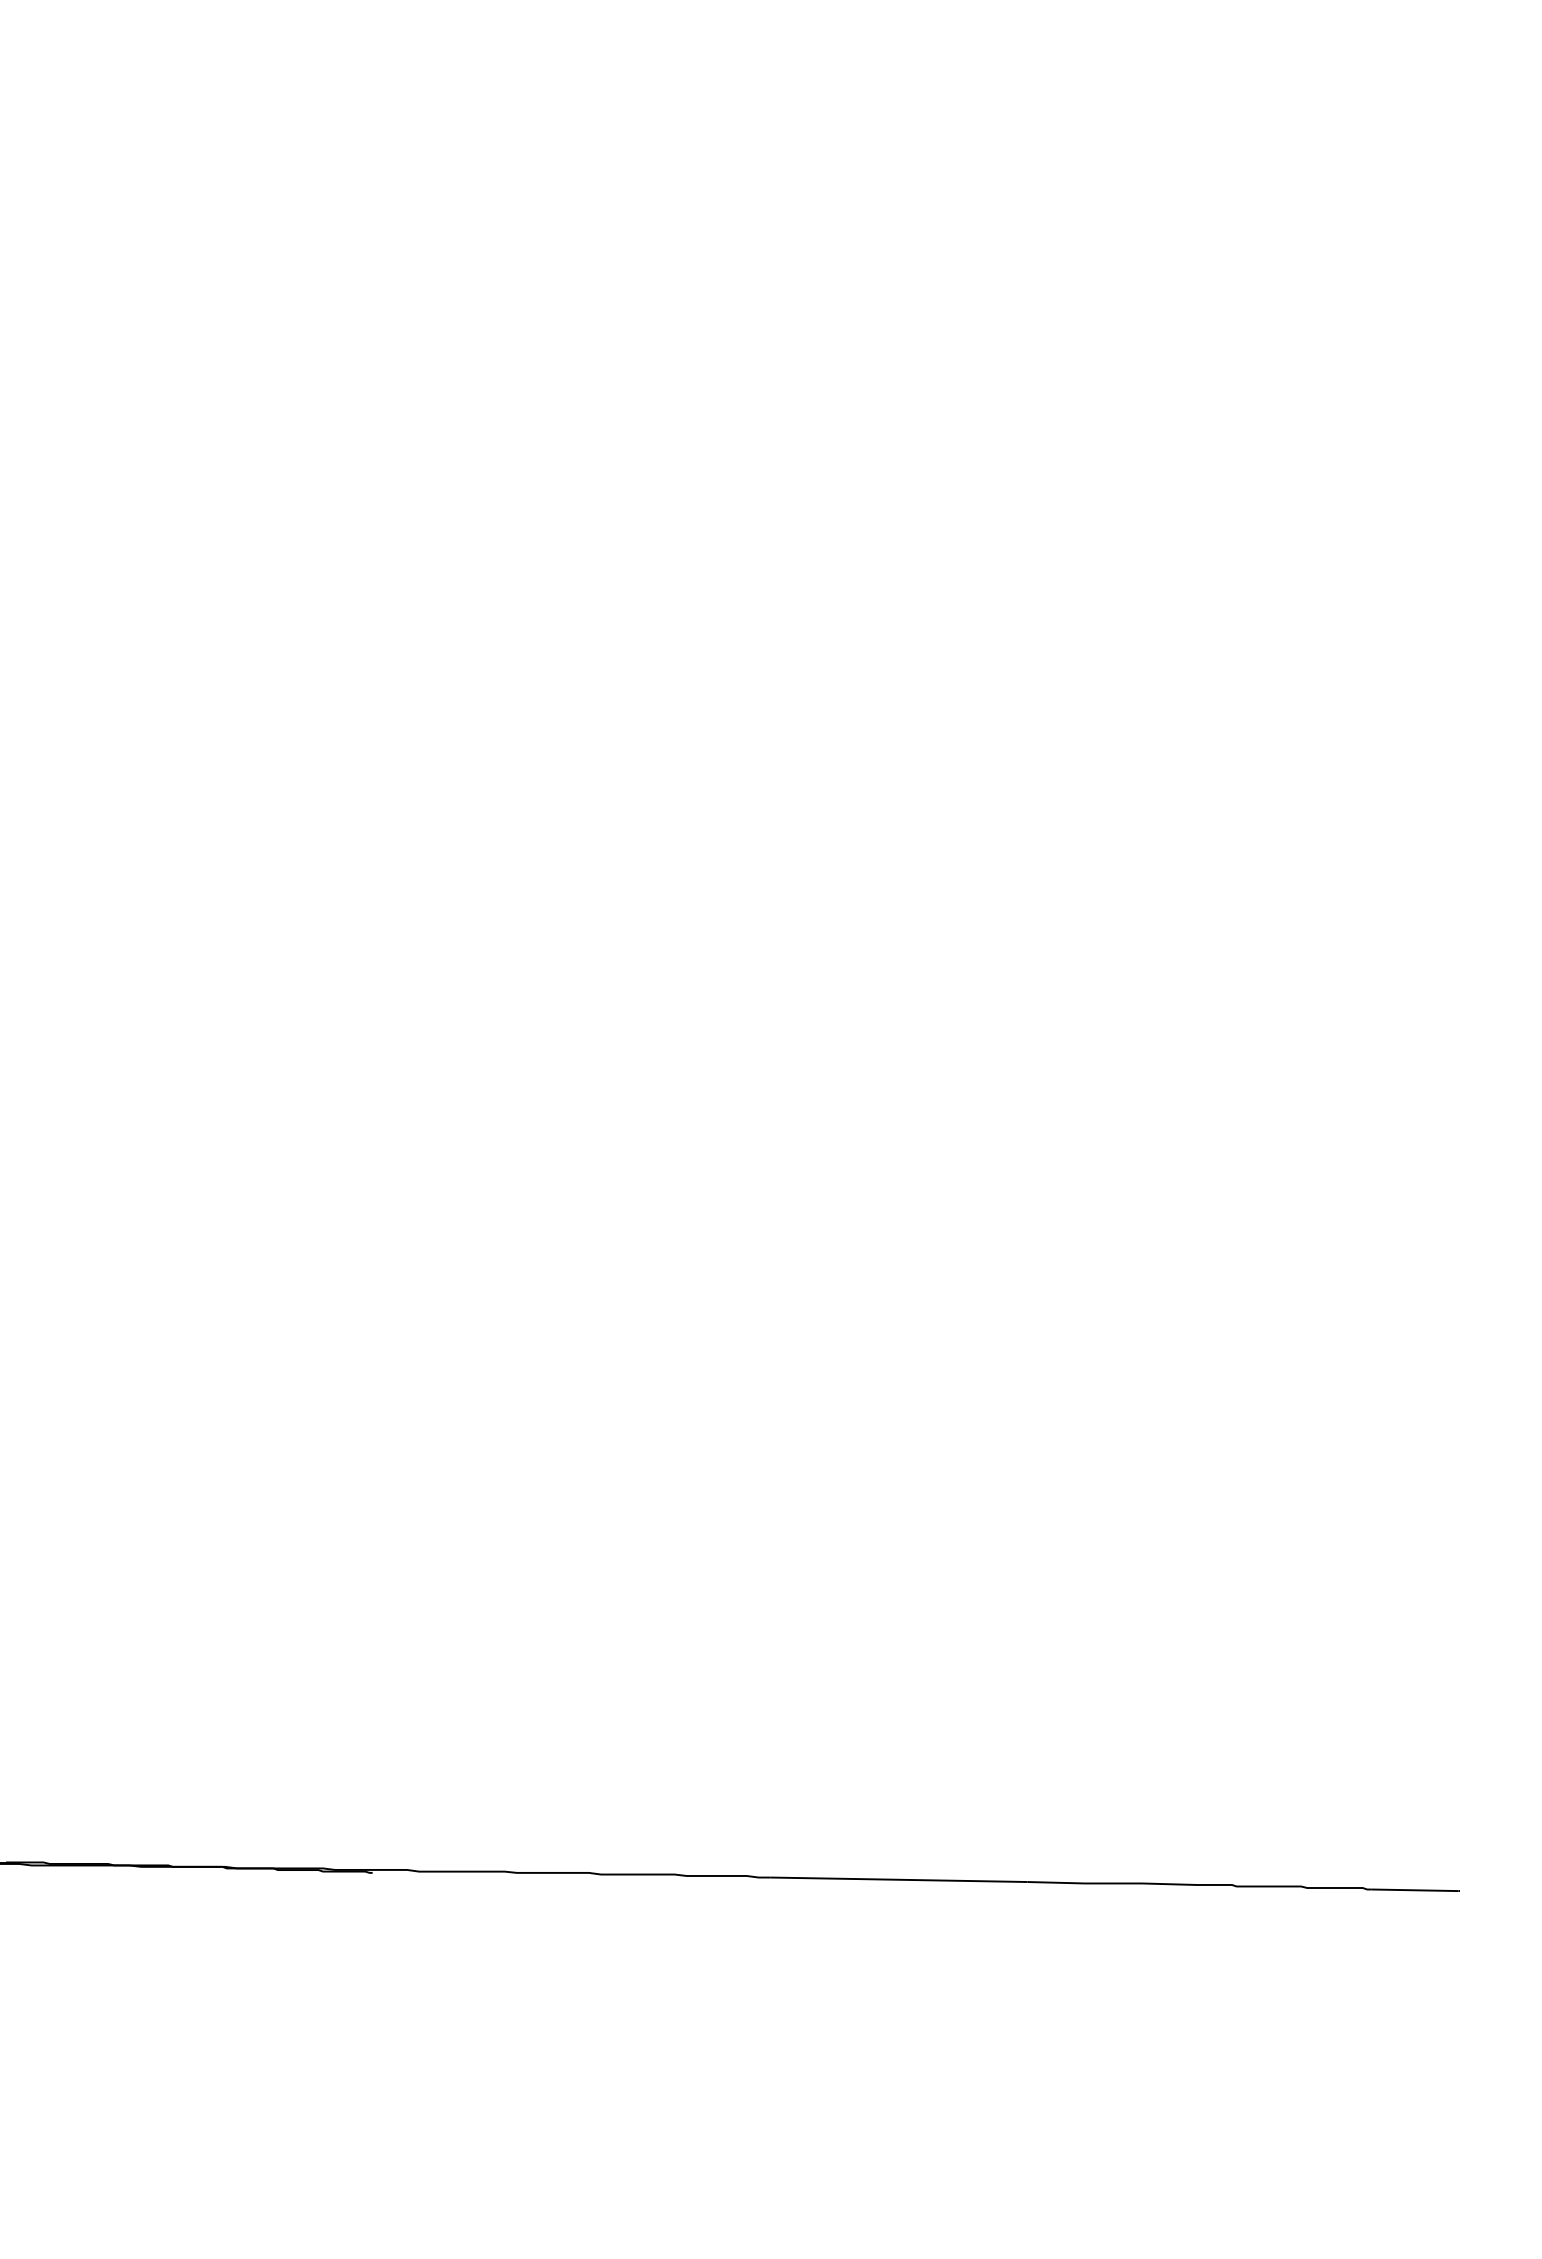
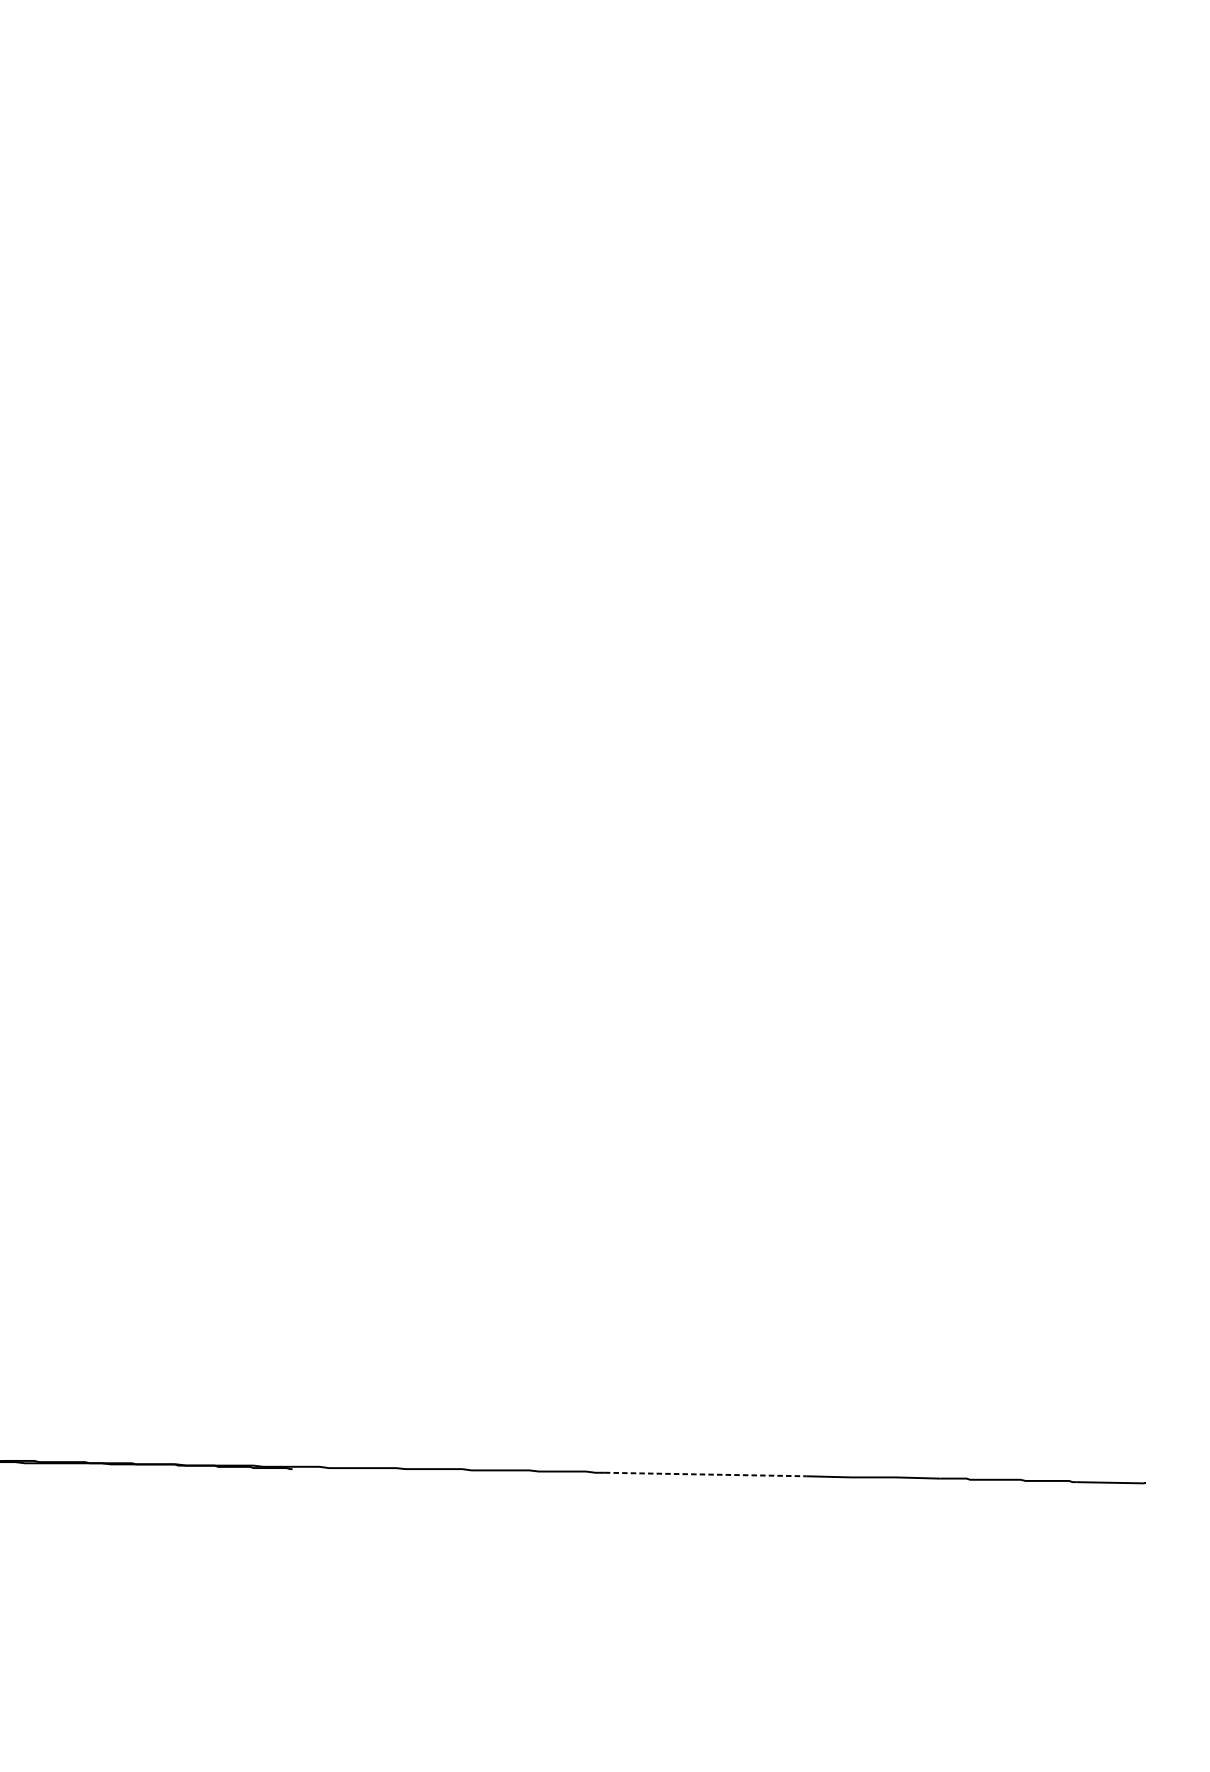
line: (899, 1879) -> (705, 1474), solid -> dashed

